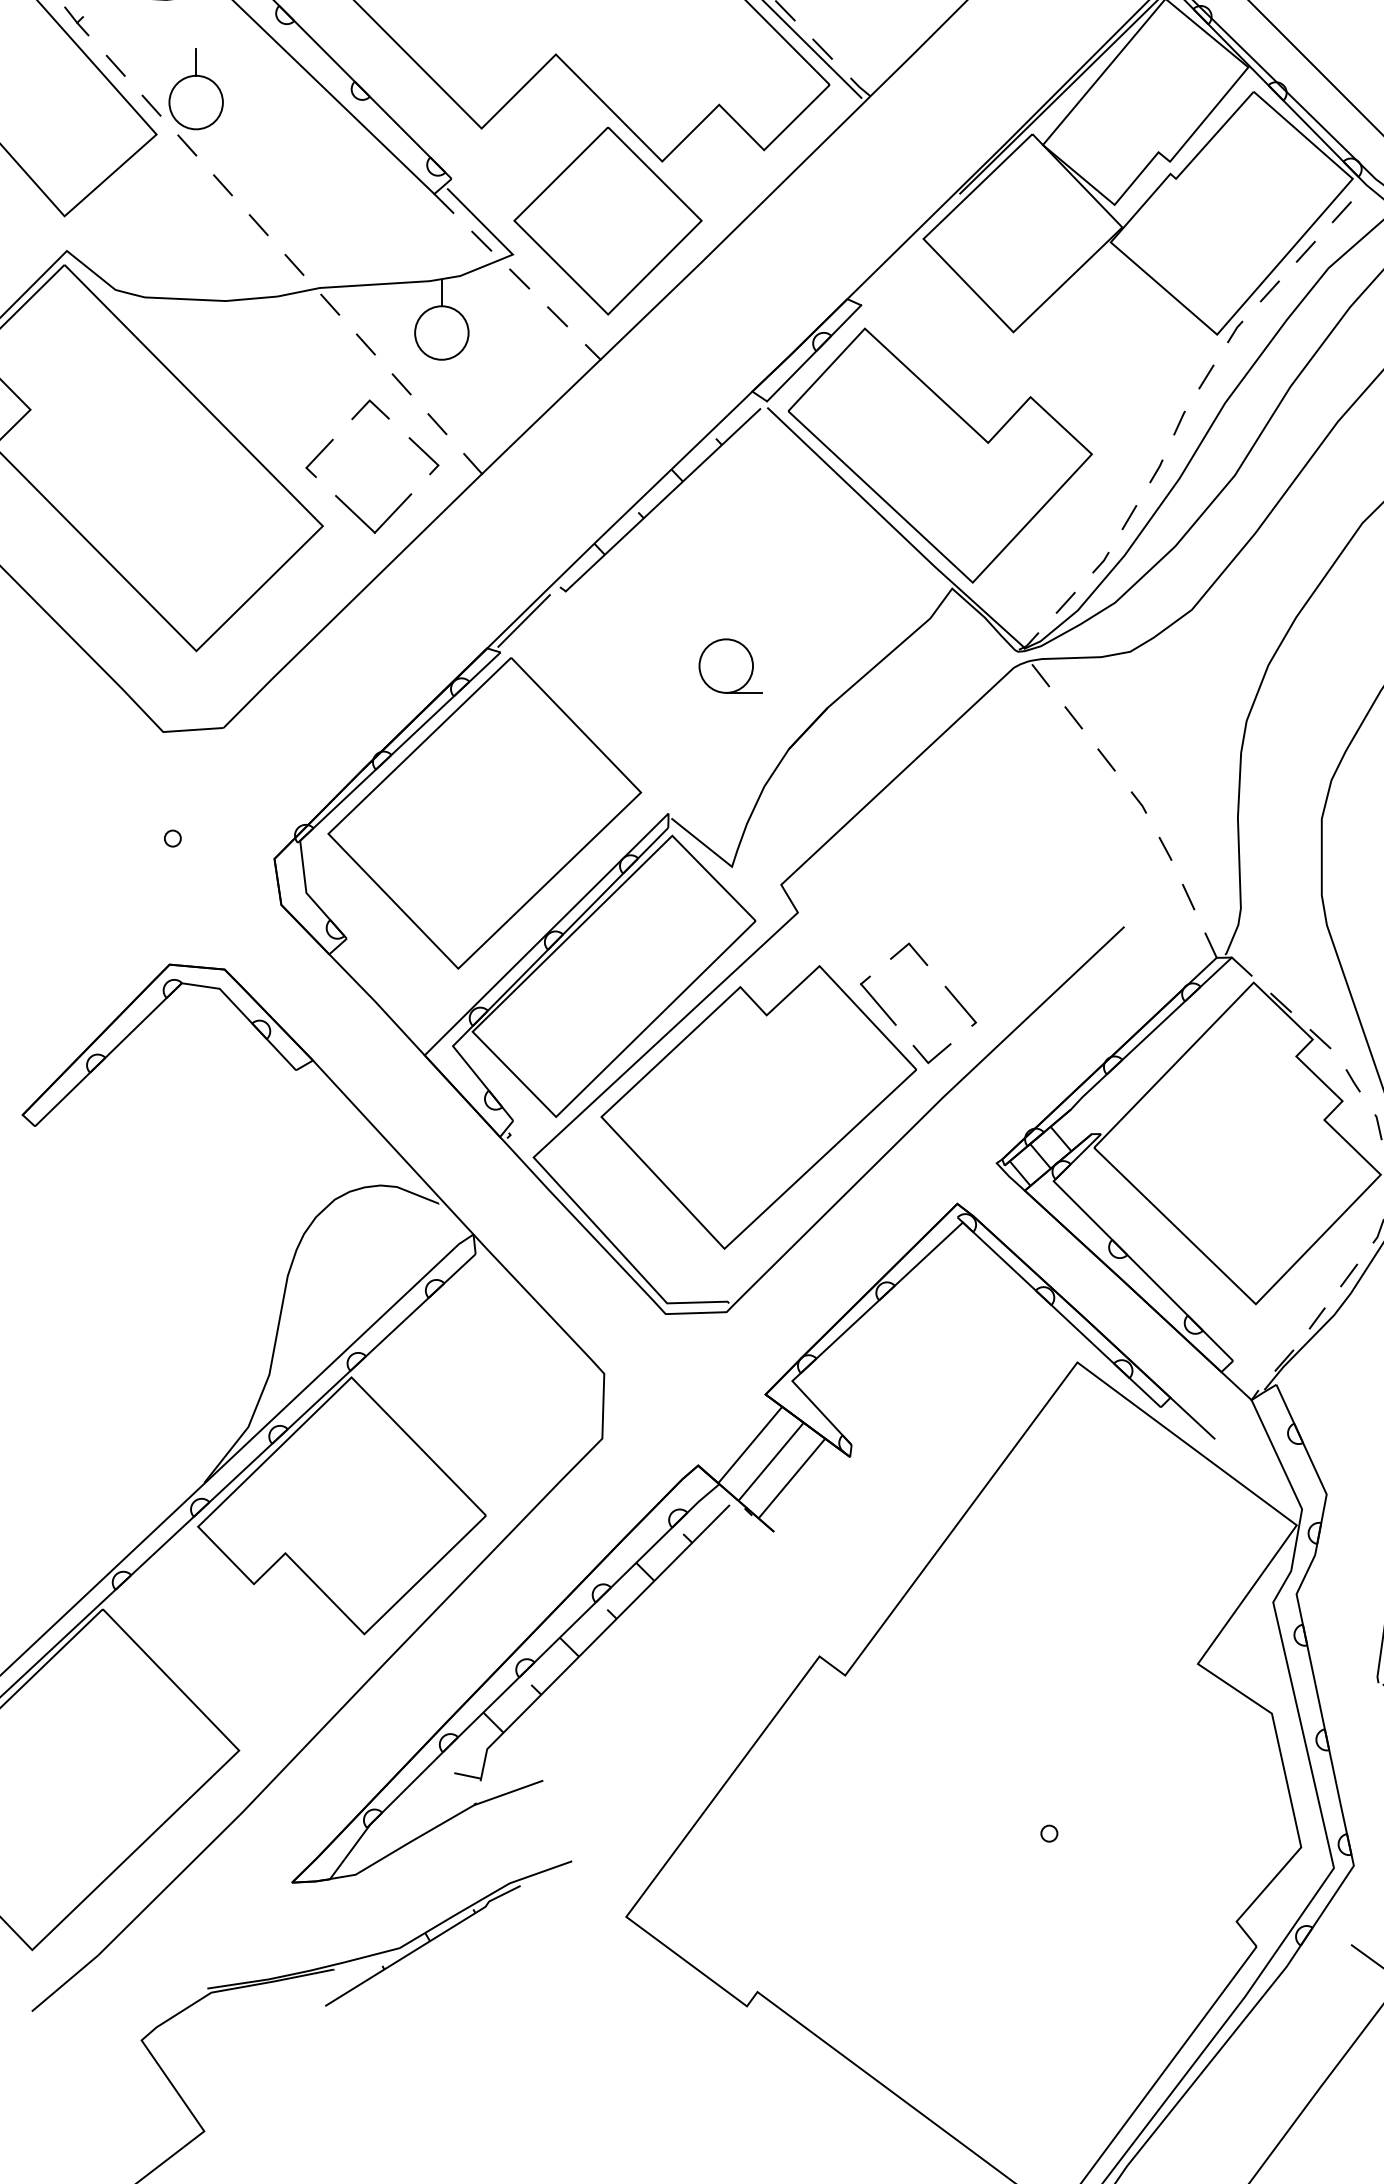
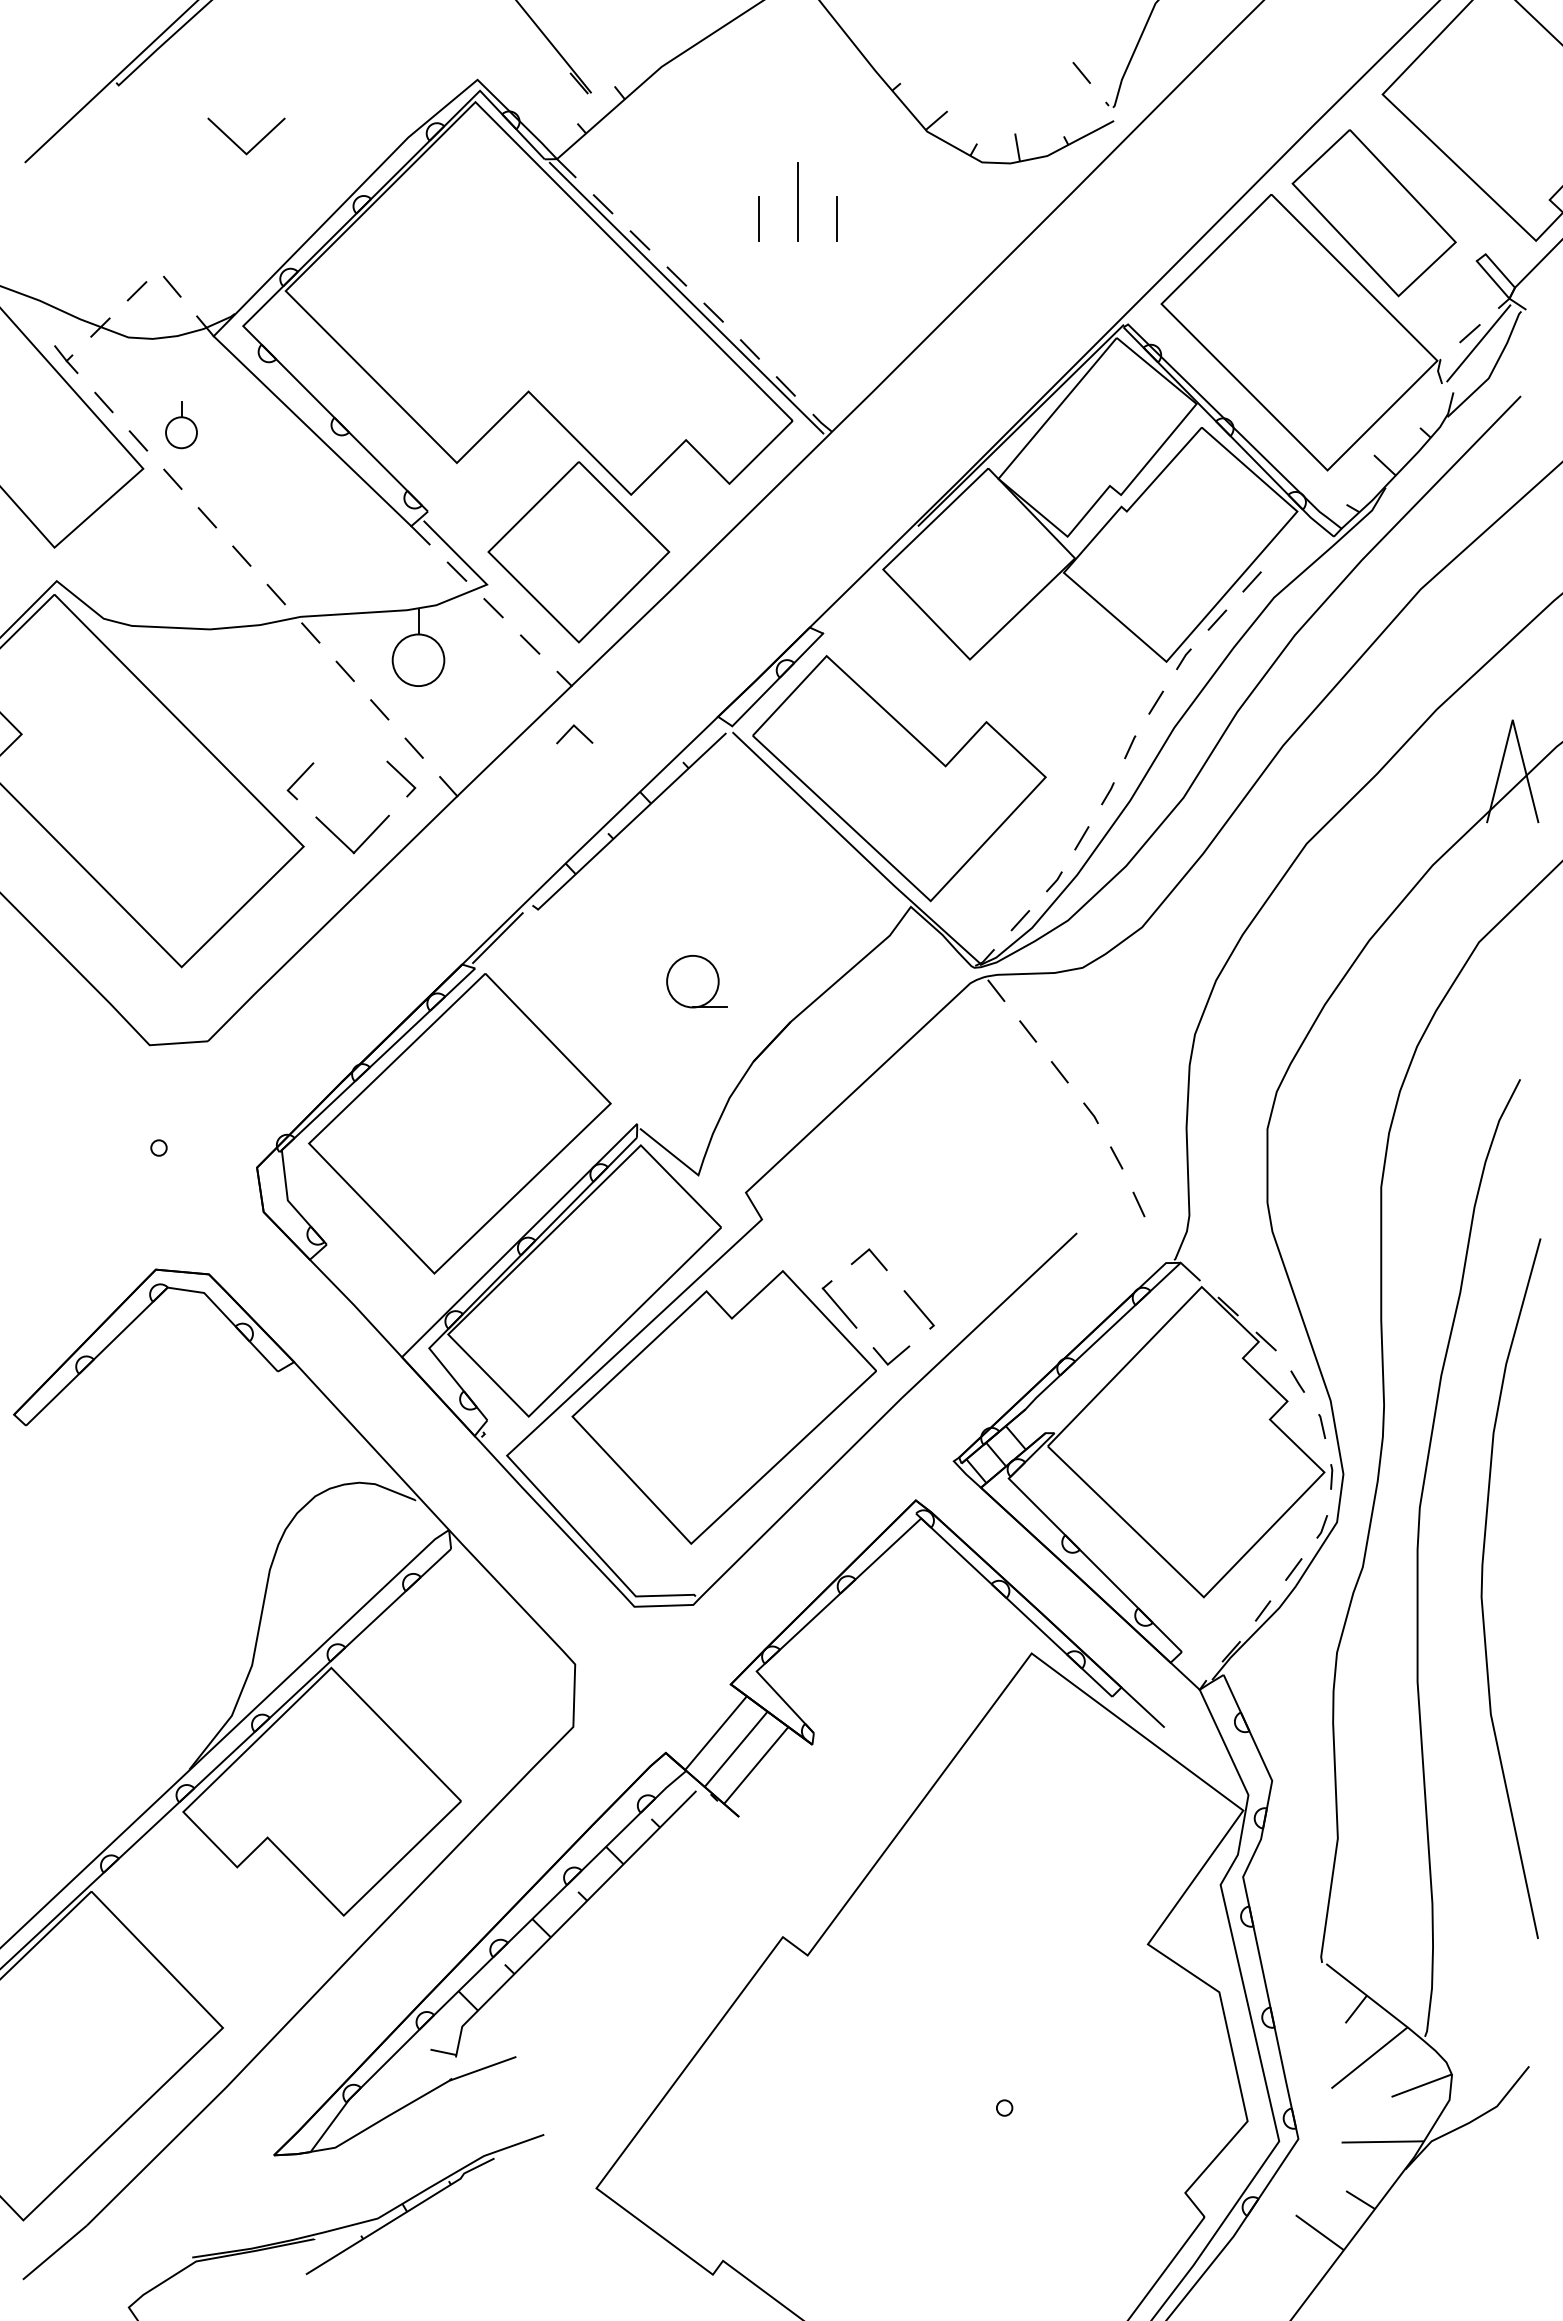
part: (196, 88) -> (181, 424), size x0.6
line: (1341, 211) -> (1286, 543), removed
line: (373, 405) -> (577, 730), moved
line: (1210, 945) -> (1160, 1251), removed

